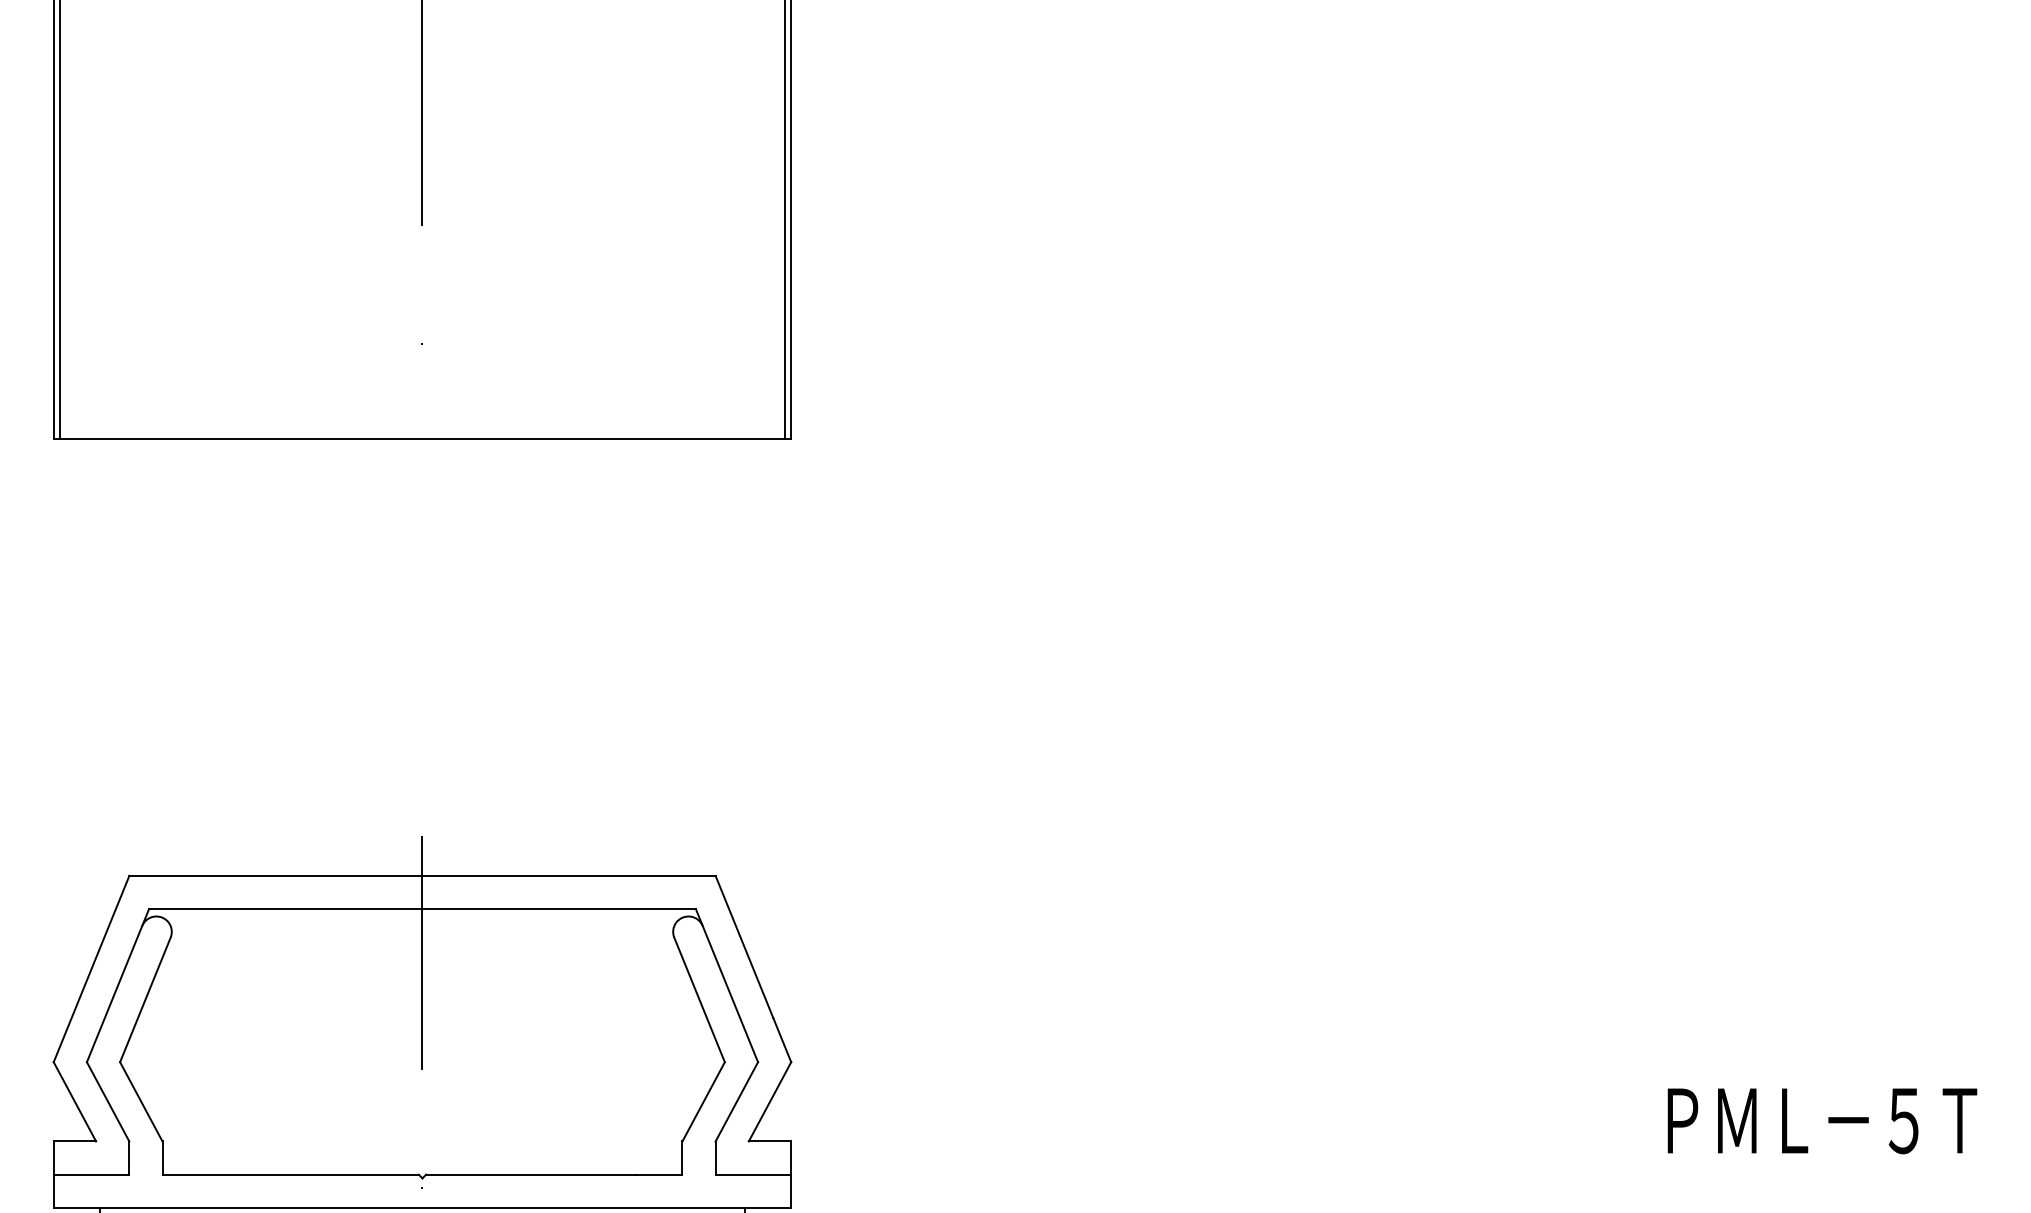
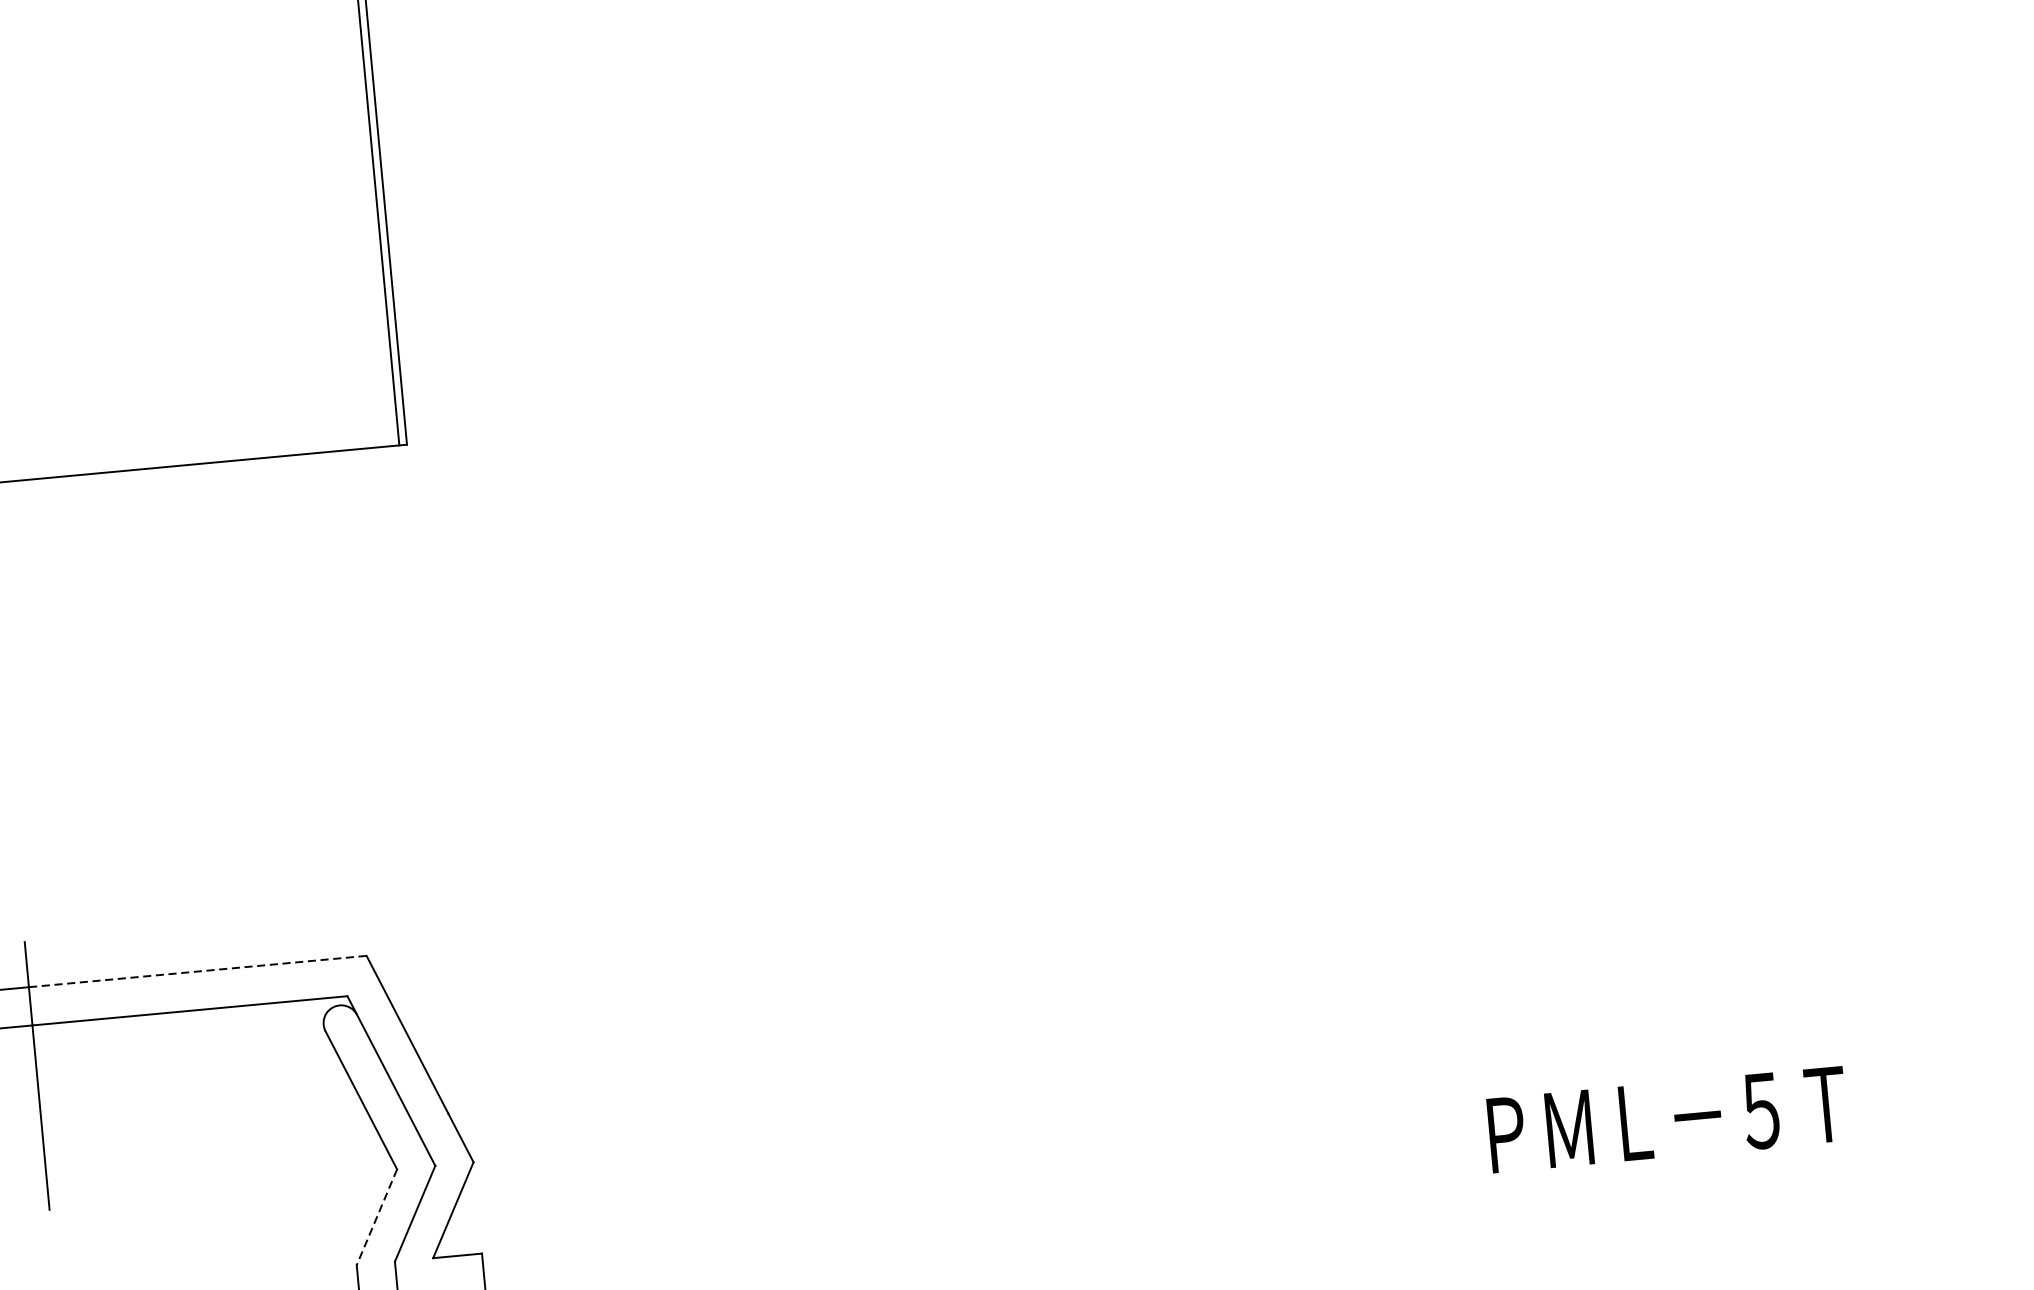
line: (569, 875) -> (198, 970), solid -> dashed
line: (703, 1101) -> (376, 1216), solid -> dashed

